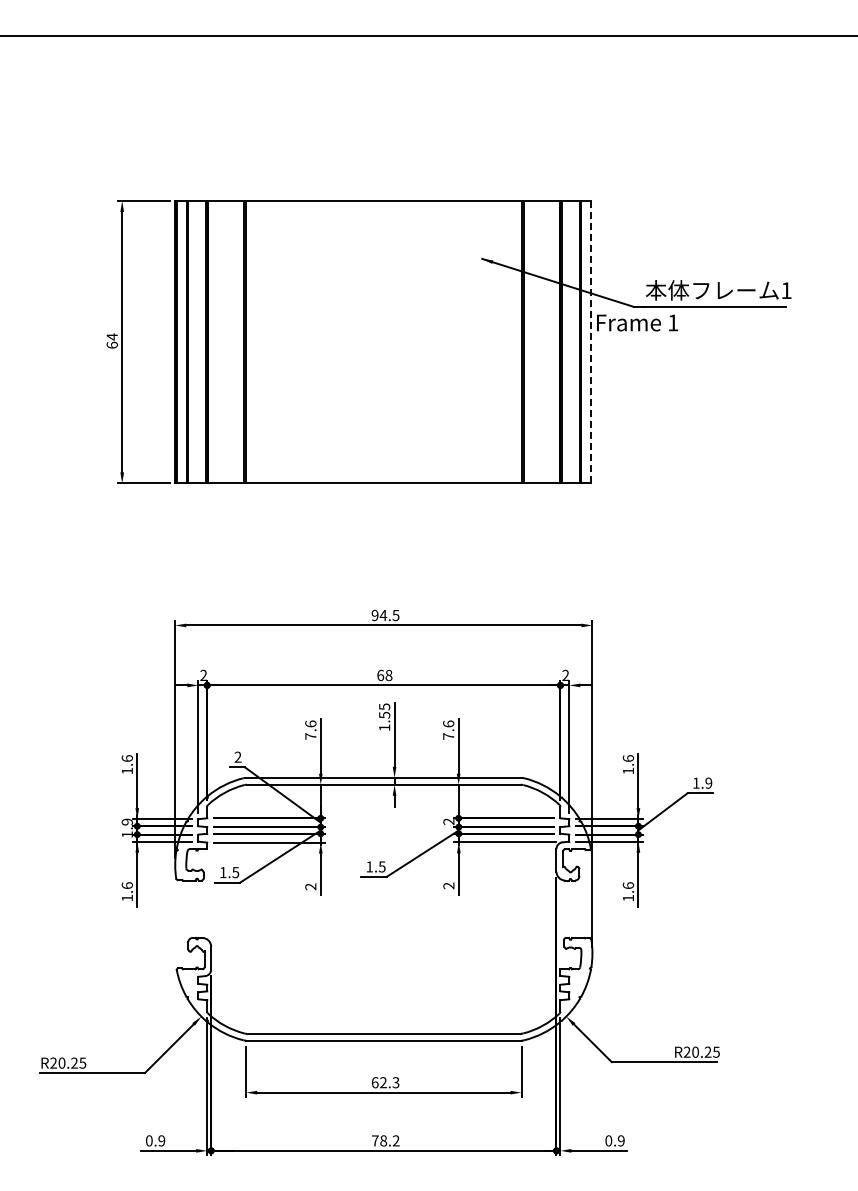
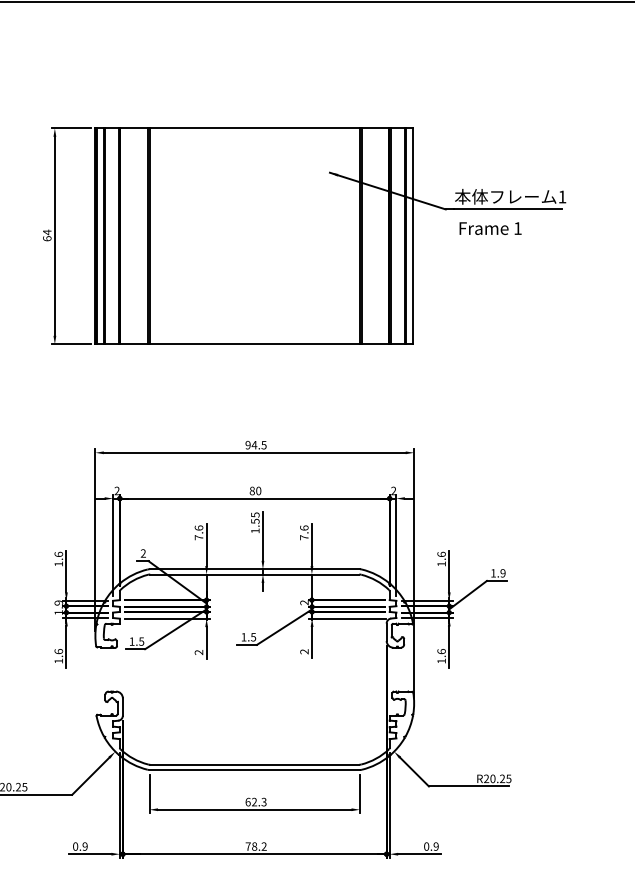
text: (637, 322) -> (490, 228), moved
line: (590, 342) -> (412, 236), dashed -> solid
text: (384, 675) -> (255, 491), 68 -> 80

